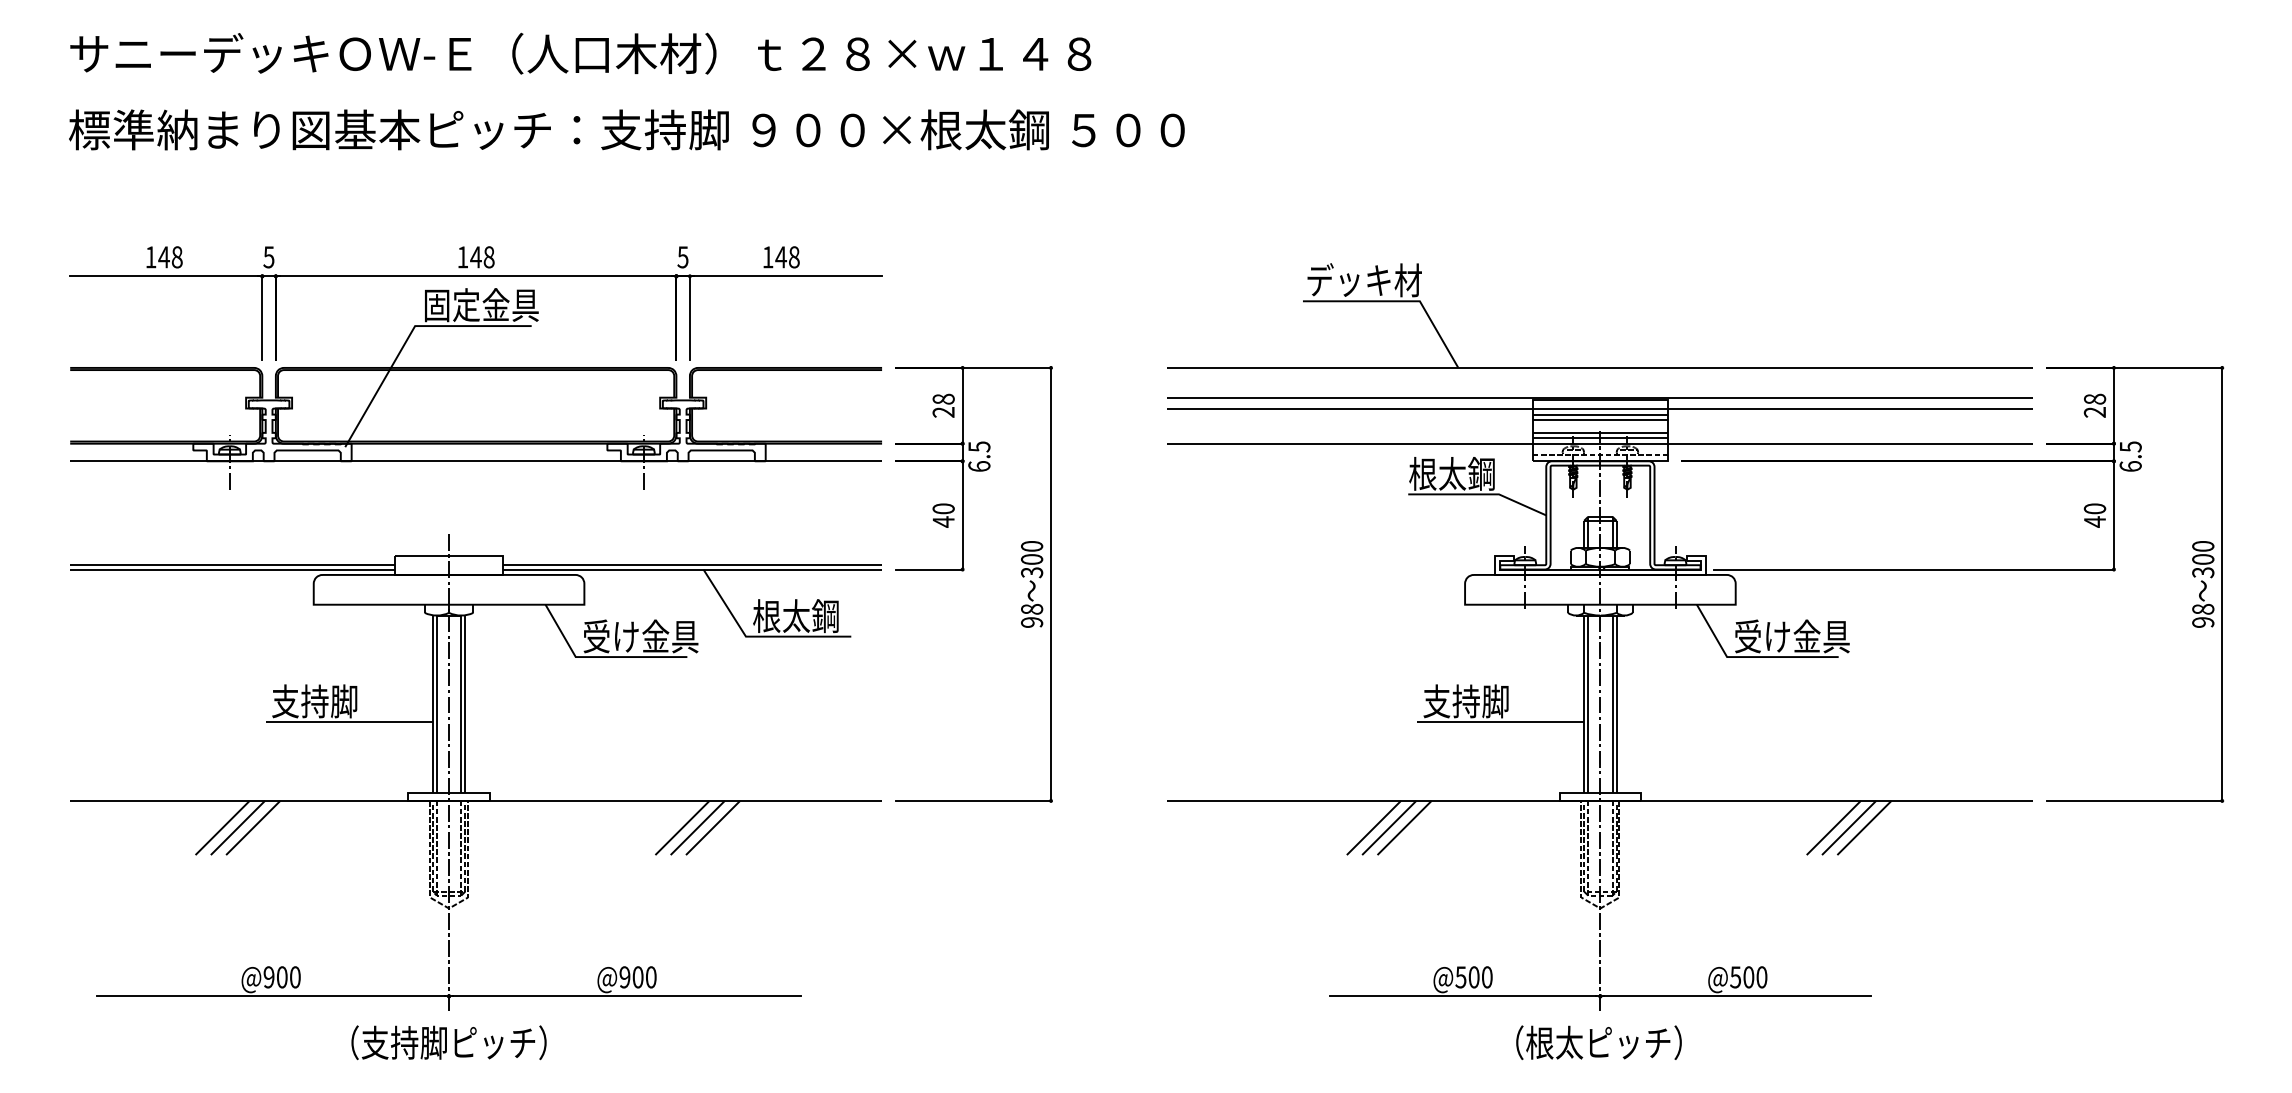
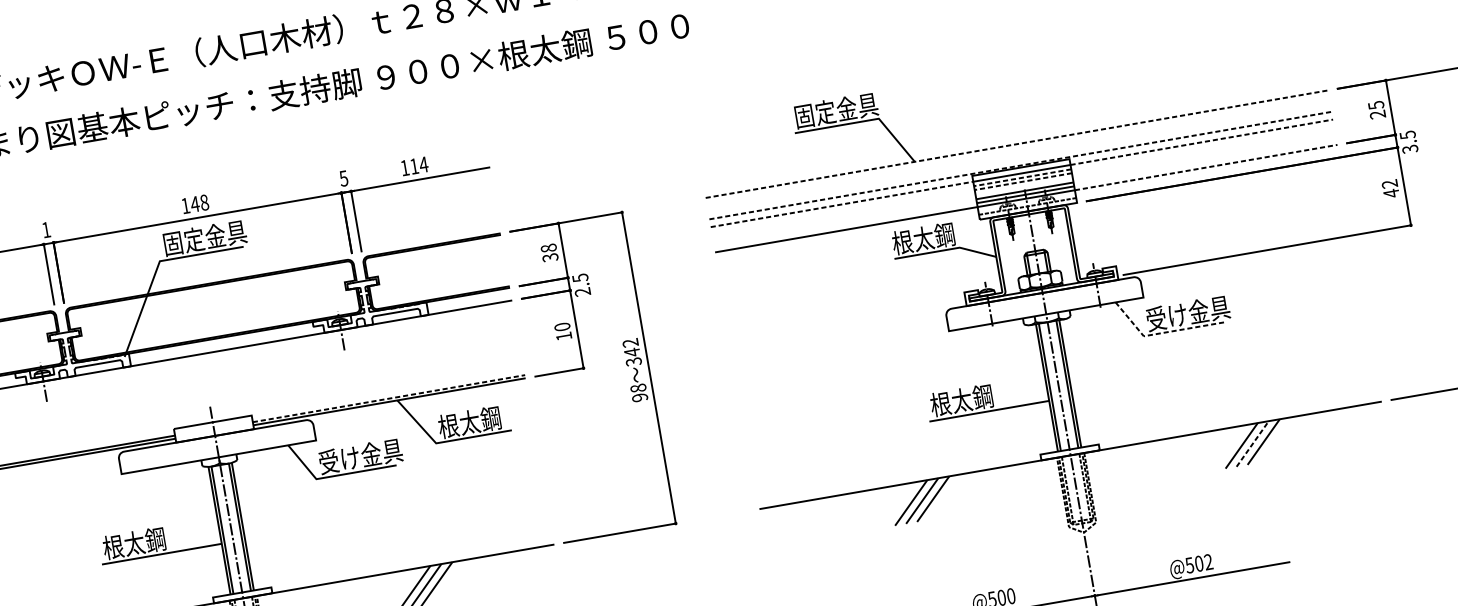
text: (268, 257) -> (46, 230), 5 -> 1
text: (787, 257) -> (418, 165), 148 -> 114
text: (1364, 280) -> (836, 110), デッキ材 -> 固定金具
line: (1600, 367) -> (1016, 143), solid -> dashed
line: (1600, 397) -> (1020, 165), solid -> dashed
text: (2094, 398) -> (1375, 104), 28 -> 25
line: (1350, 408) -> (842, 204), solid -> dashed
line: (1850, 408) -> (1201, 142), solid -> dashed
text: (943, 412) -> (550, 257), 28 -> 38
line: (1600, 414) -> (1022, 177), solid -> dashed
line: (1600, 420) -> (1023, 181), solid -> dashed
line: (1850, 443) -> (1206, 167), solid -> dashed
text: (979, 466) -> (582, 292), 6.5 -> 2.5
text: (2130, 466) -> (1410, 149), 6.5 -> 3.5
text: (2095, 508) -> (1390, 183), 40 -> 42
text: (943, 521) -> (563, 336), 40 -> 10
text: (1032, 553) -> (631, 348), 300 -> 342
line: (693, 565) -> (389, 398), solid -> dashed
line: (1752, 657) -> (1162, 333), solid -> dashed
text: (314, 701) -> (134, 543), 支持脚 -> 根太鋼
text: (1465, 701) -> (961, 400), 支持脚 -> 根太鋼
line: (1849, 827) -> (1252, 443), solid -> dashed
text: (1761, 977) -> (1208, 562), @500 -> @502

